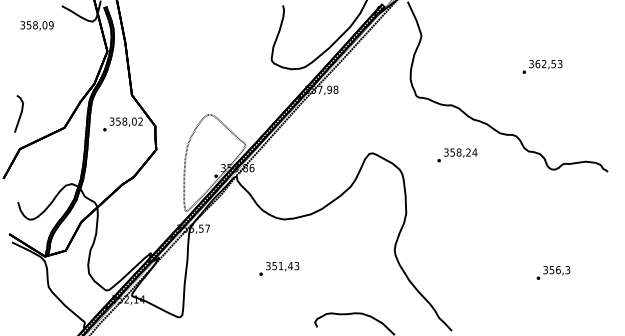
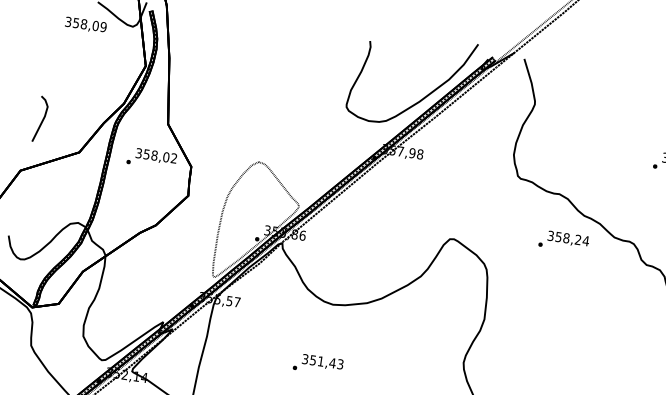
text: (36, 25) -> (85, 24), moved
curve: (20, 113) -> (42, 119), moved
text: (457, 155) -> (564, 241), moved

